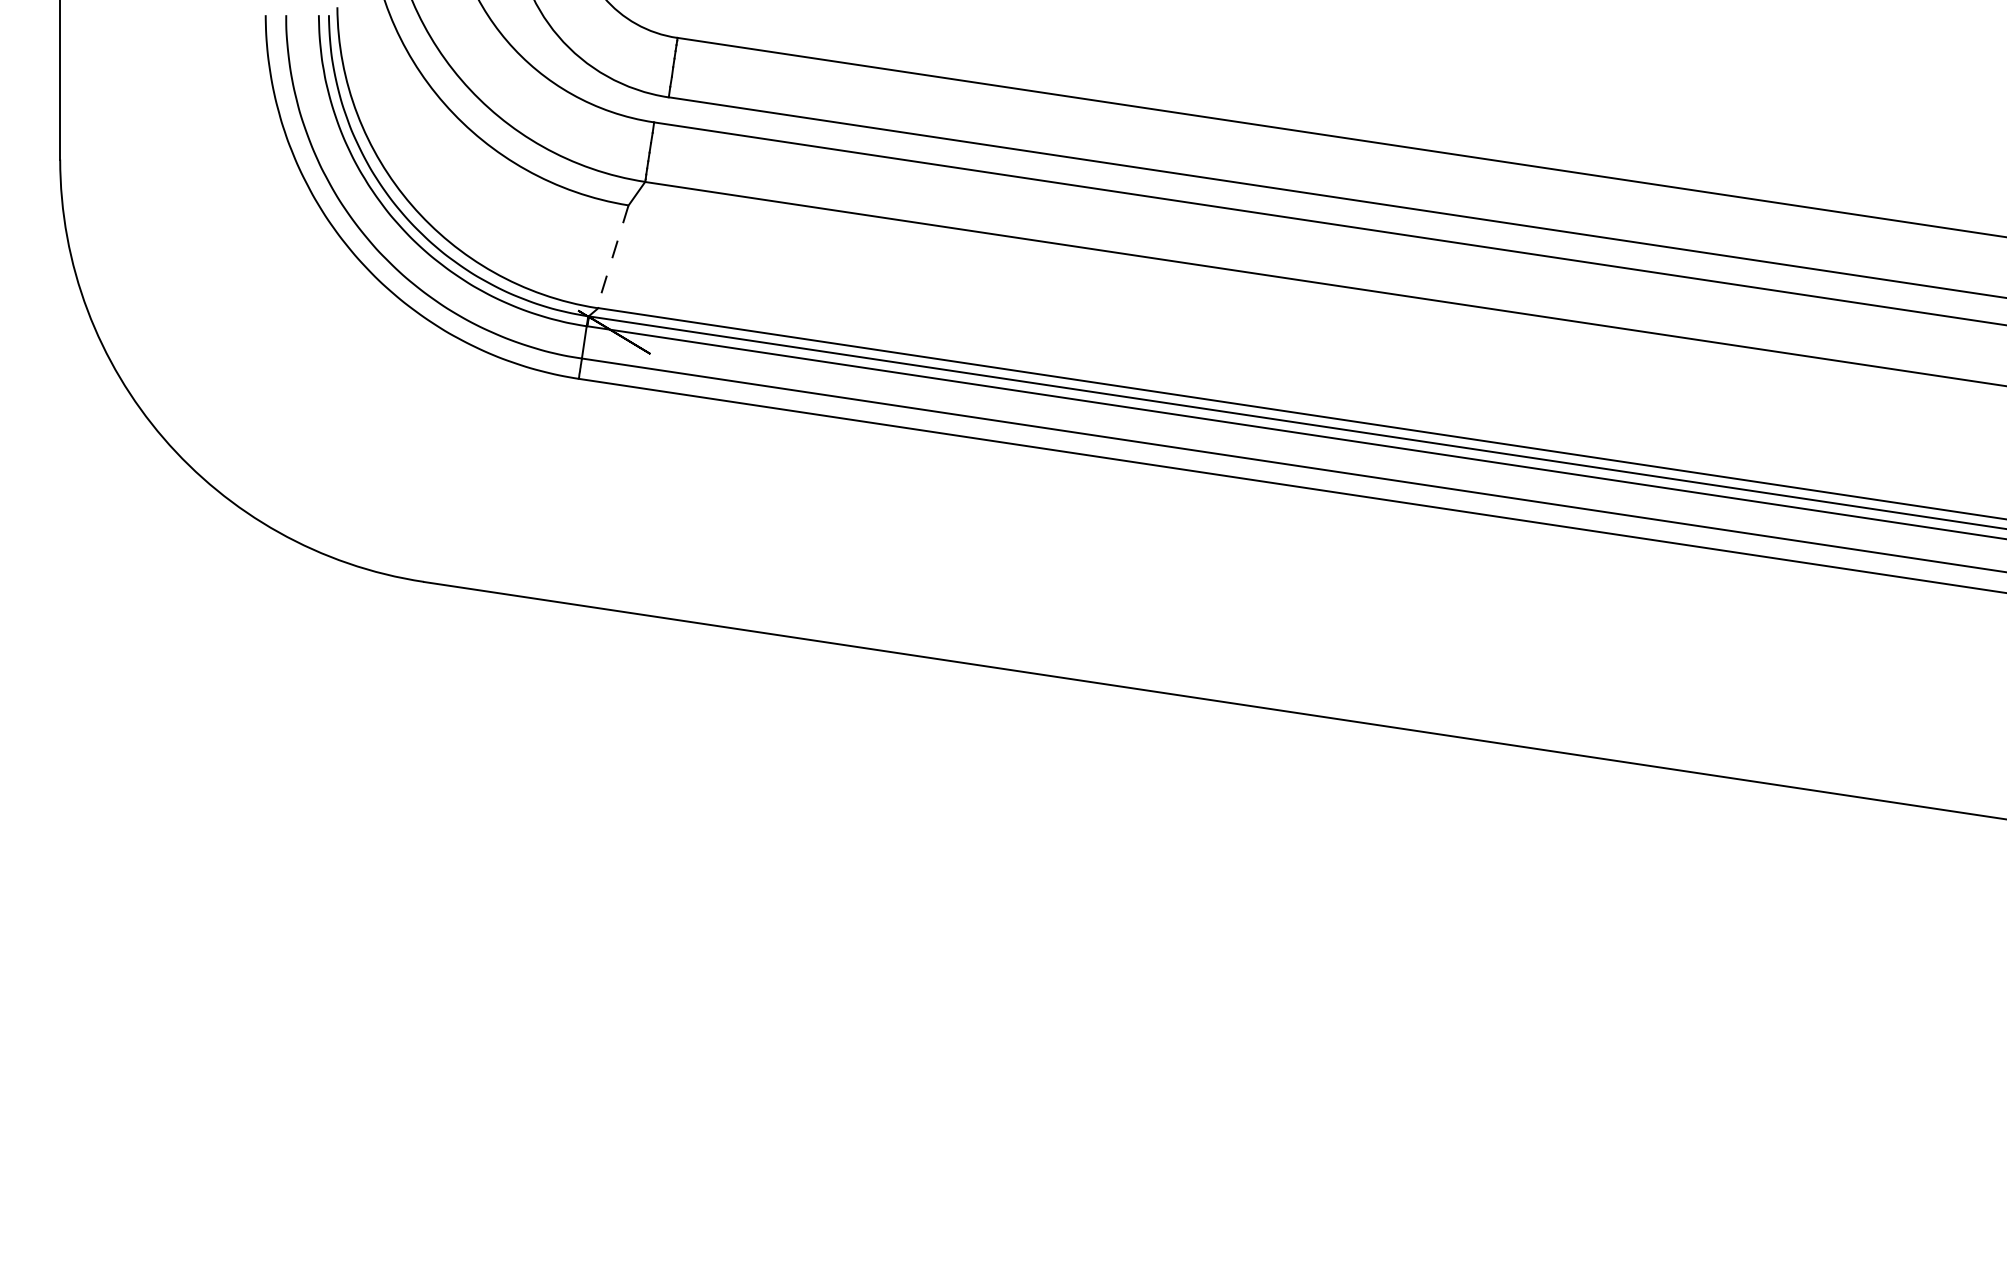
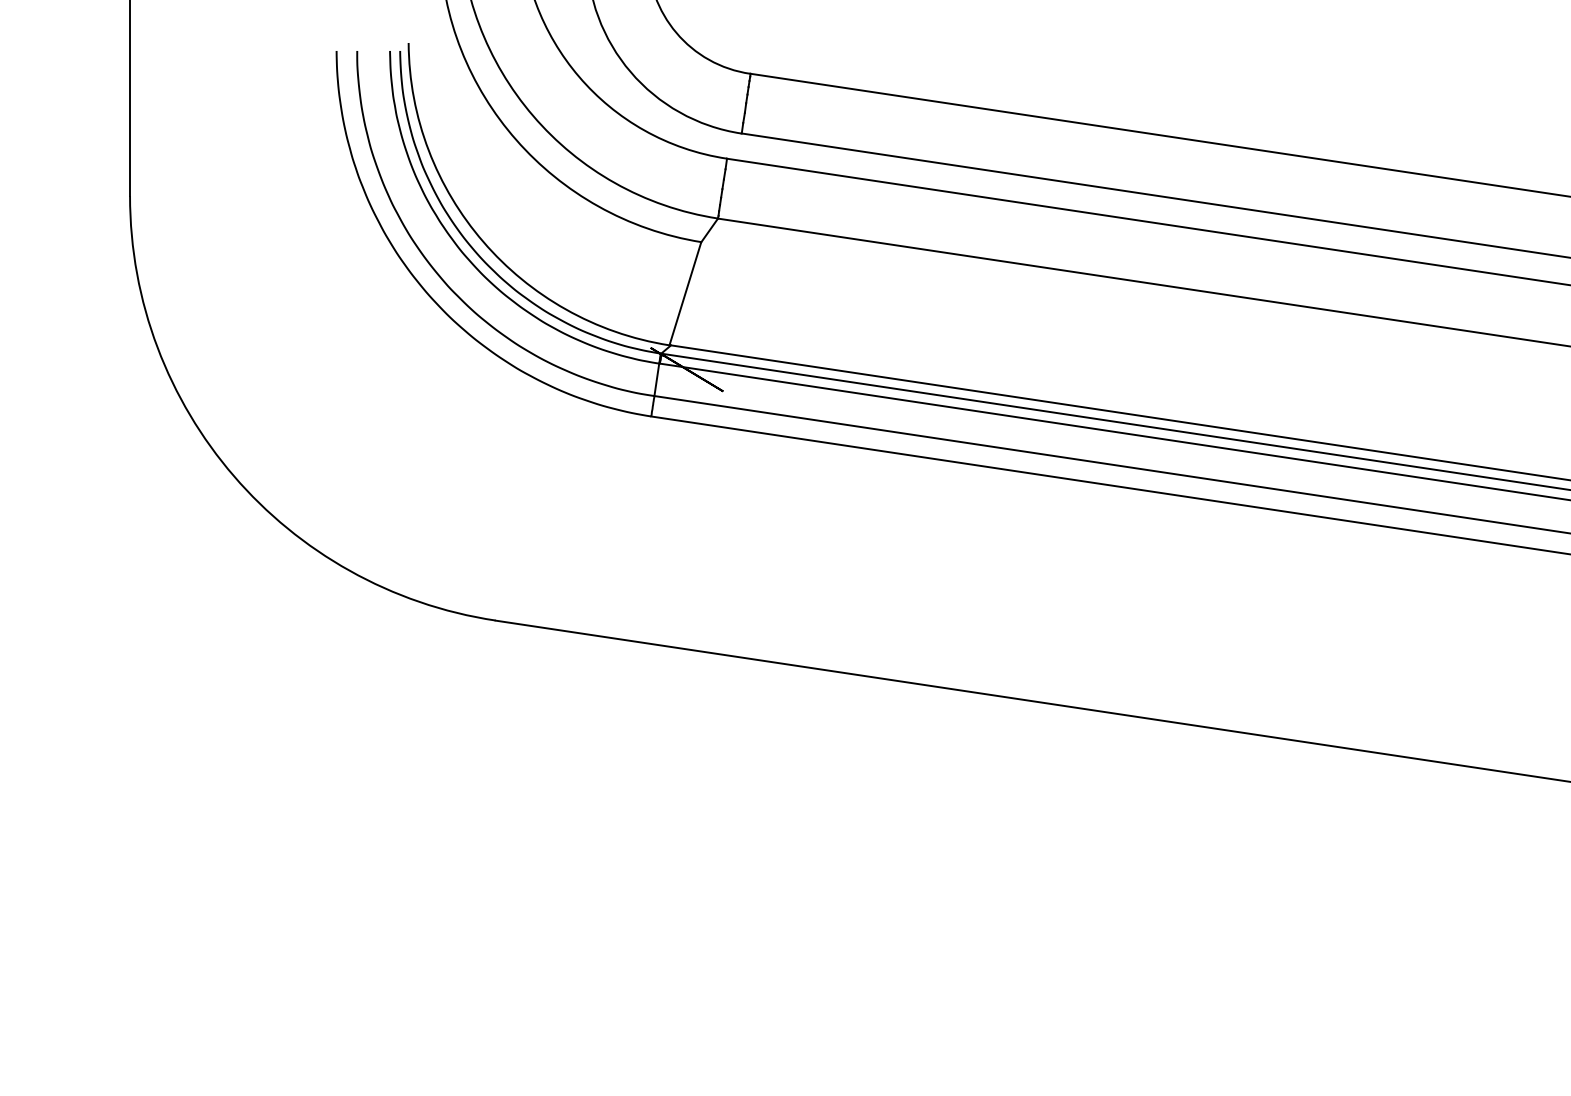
line: (612, 256) -> (685, 293), dashed -> solid

